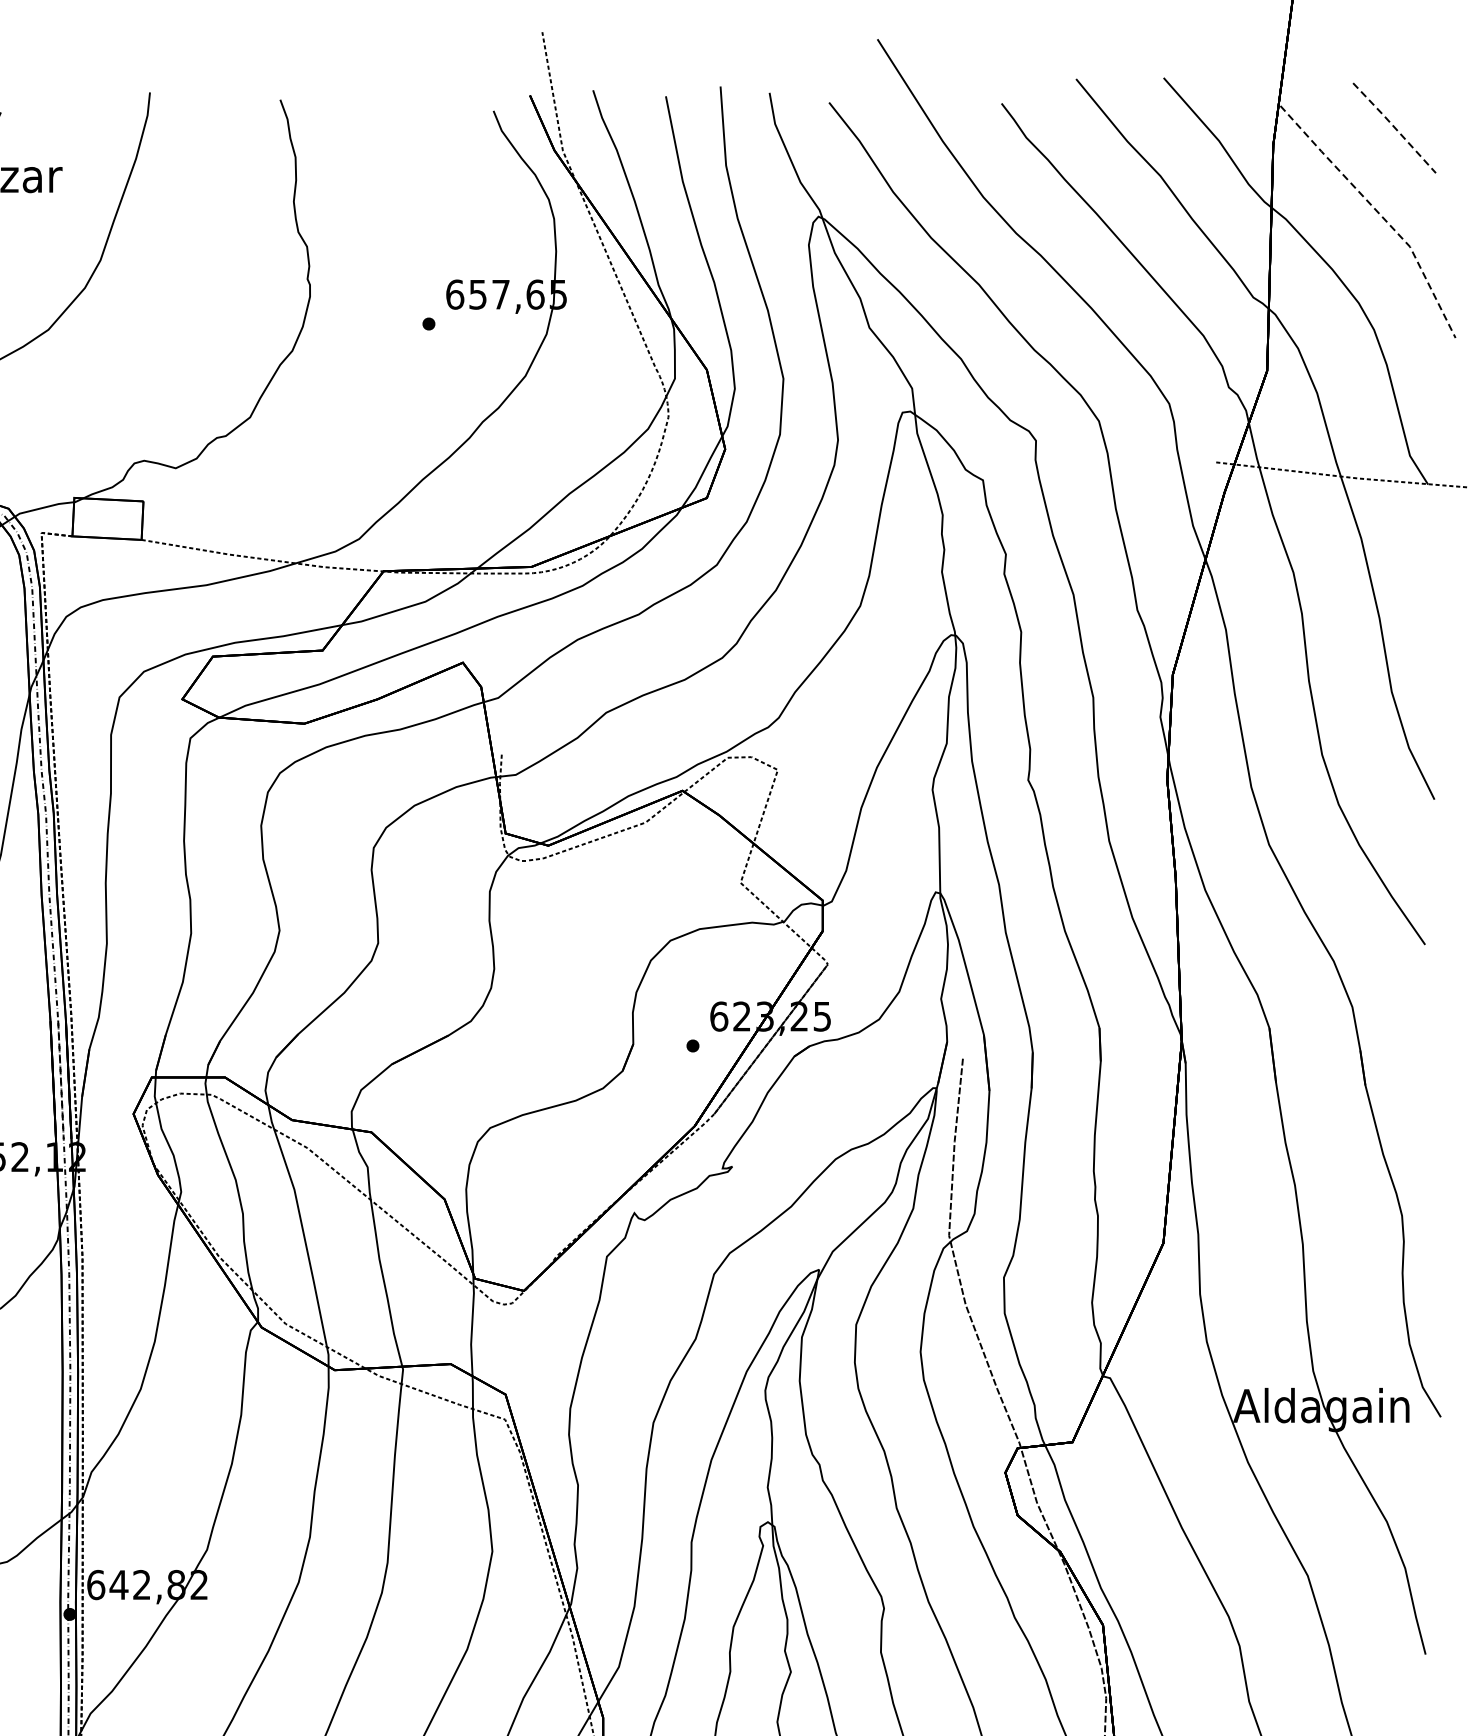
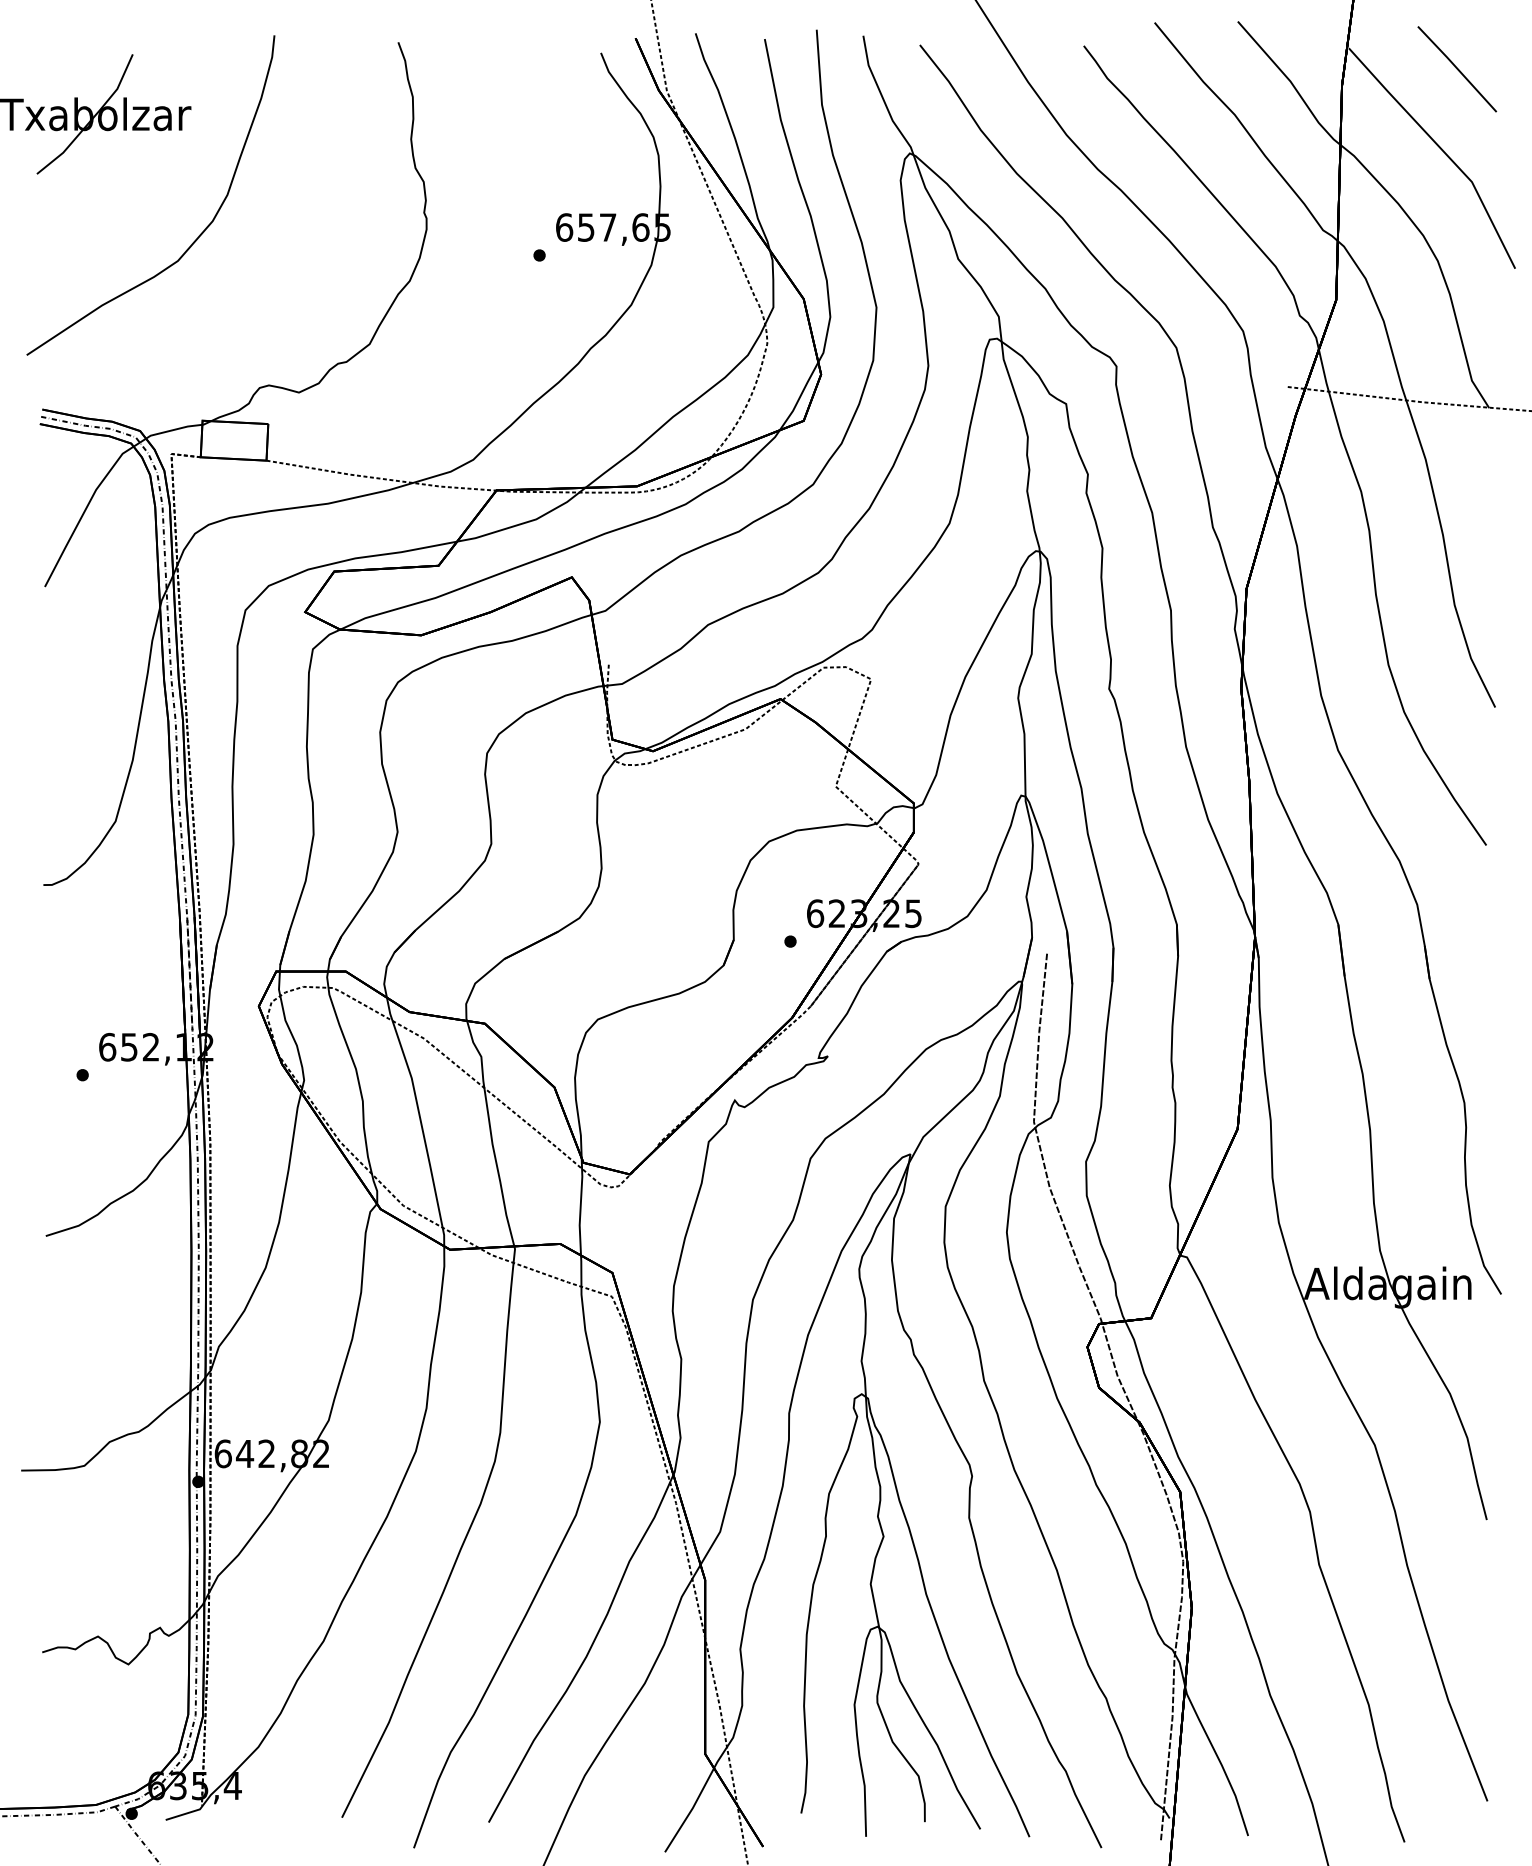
line: (1394, 127) -> (1457, 68), dashed -> solid
line: (1378, 213) -> (1442, 150), dashed -> solid

